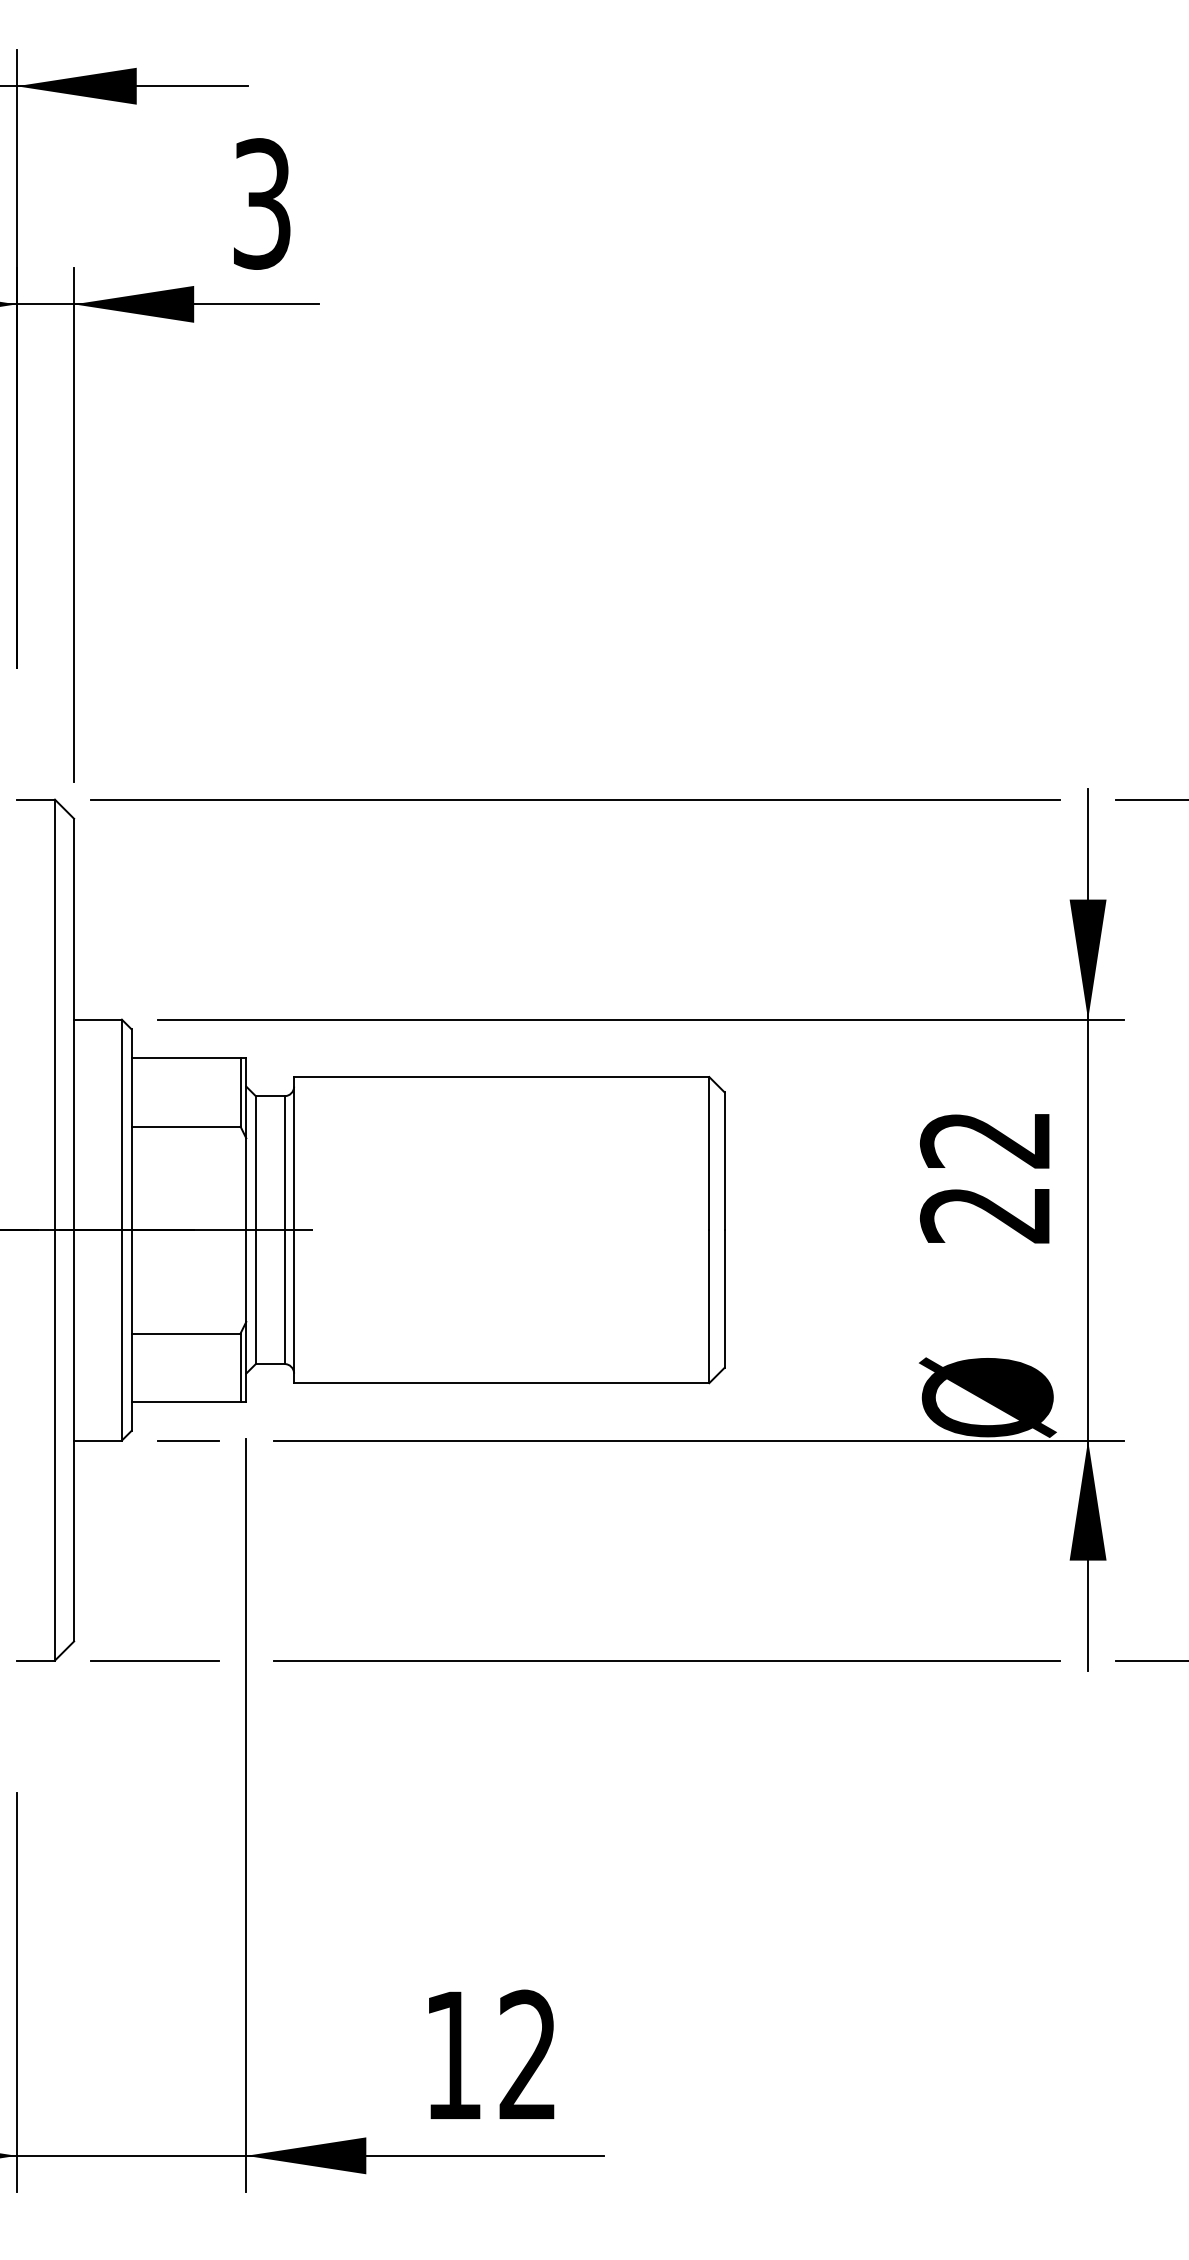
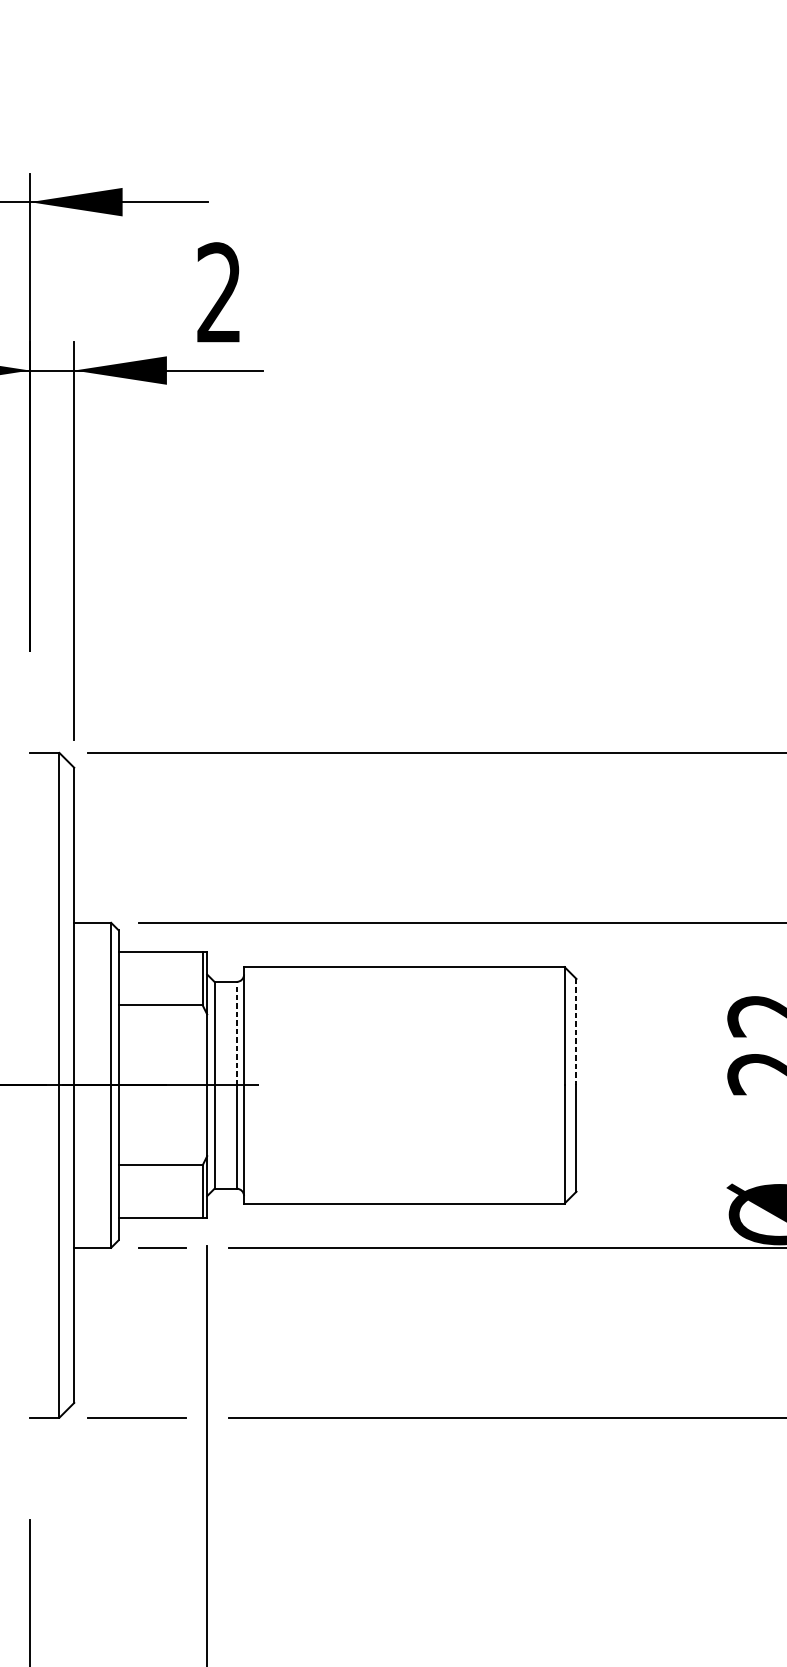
text: (261, 203) -> (218, 292), 3 -> 2
line: (724, 1161) -> (576, 1032), solid -> dashed
line: (284, 1163) -> (236, 1033), solid -> dashed

